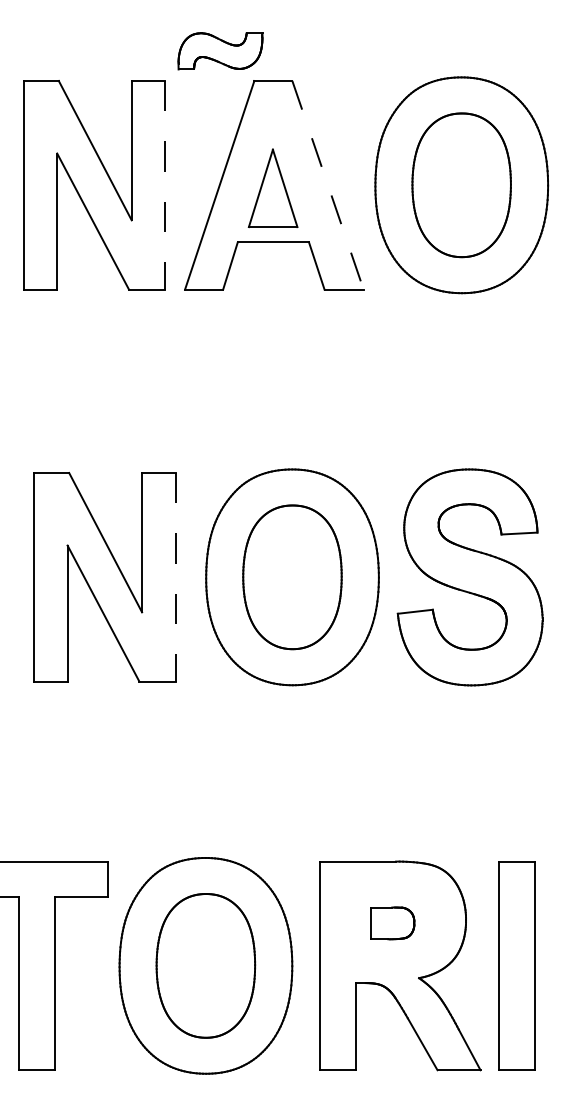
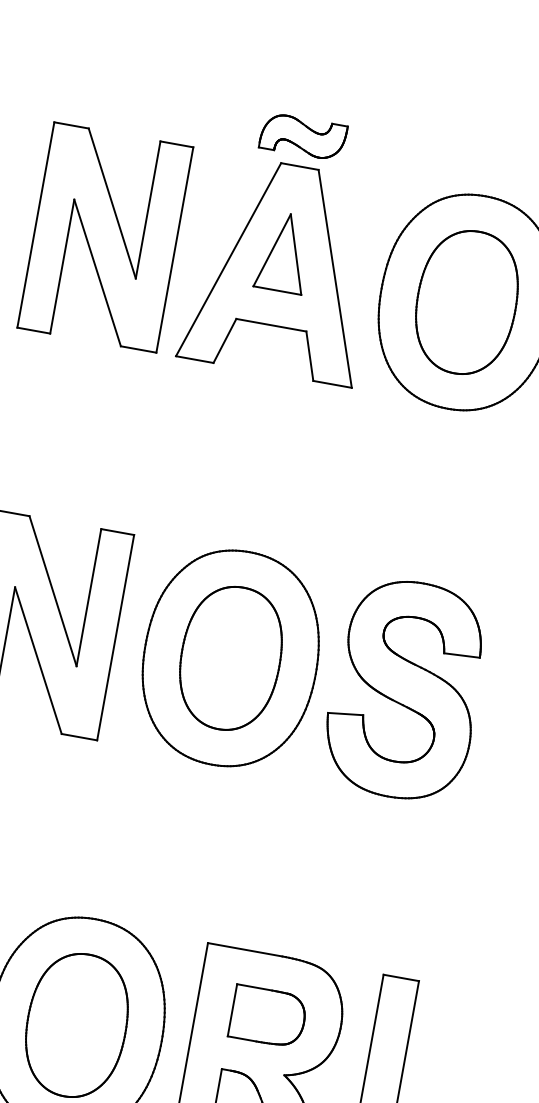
part: (220, 51) -> (303, 137), moved
line: (165, 185) -> (175, 250), dashed -> solid
line: (328, 185) -> (335, 279), dashed -> solid
part: (272, 188) -> (283, 252), moved
line: (175, 577) -> (115, 637), dashed -> solid
part: (392, 923) -> (267, 1016), size x1.67

